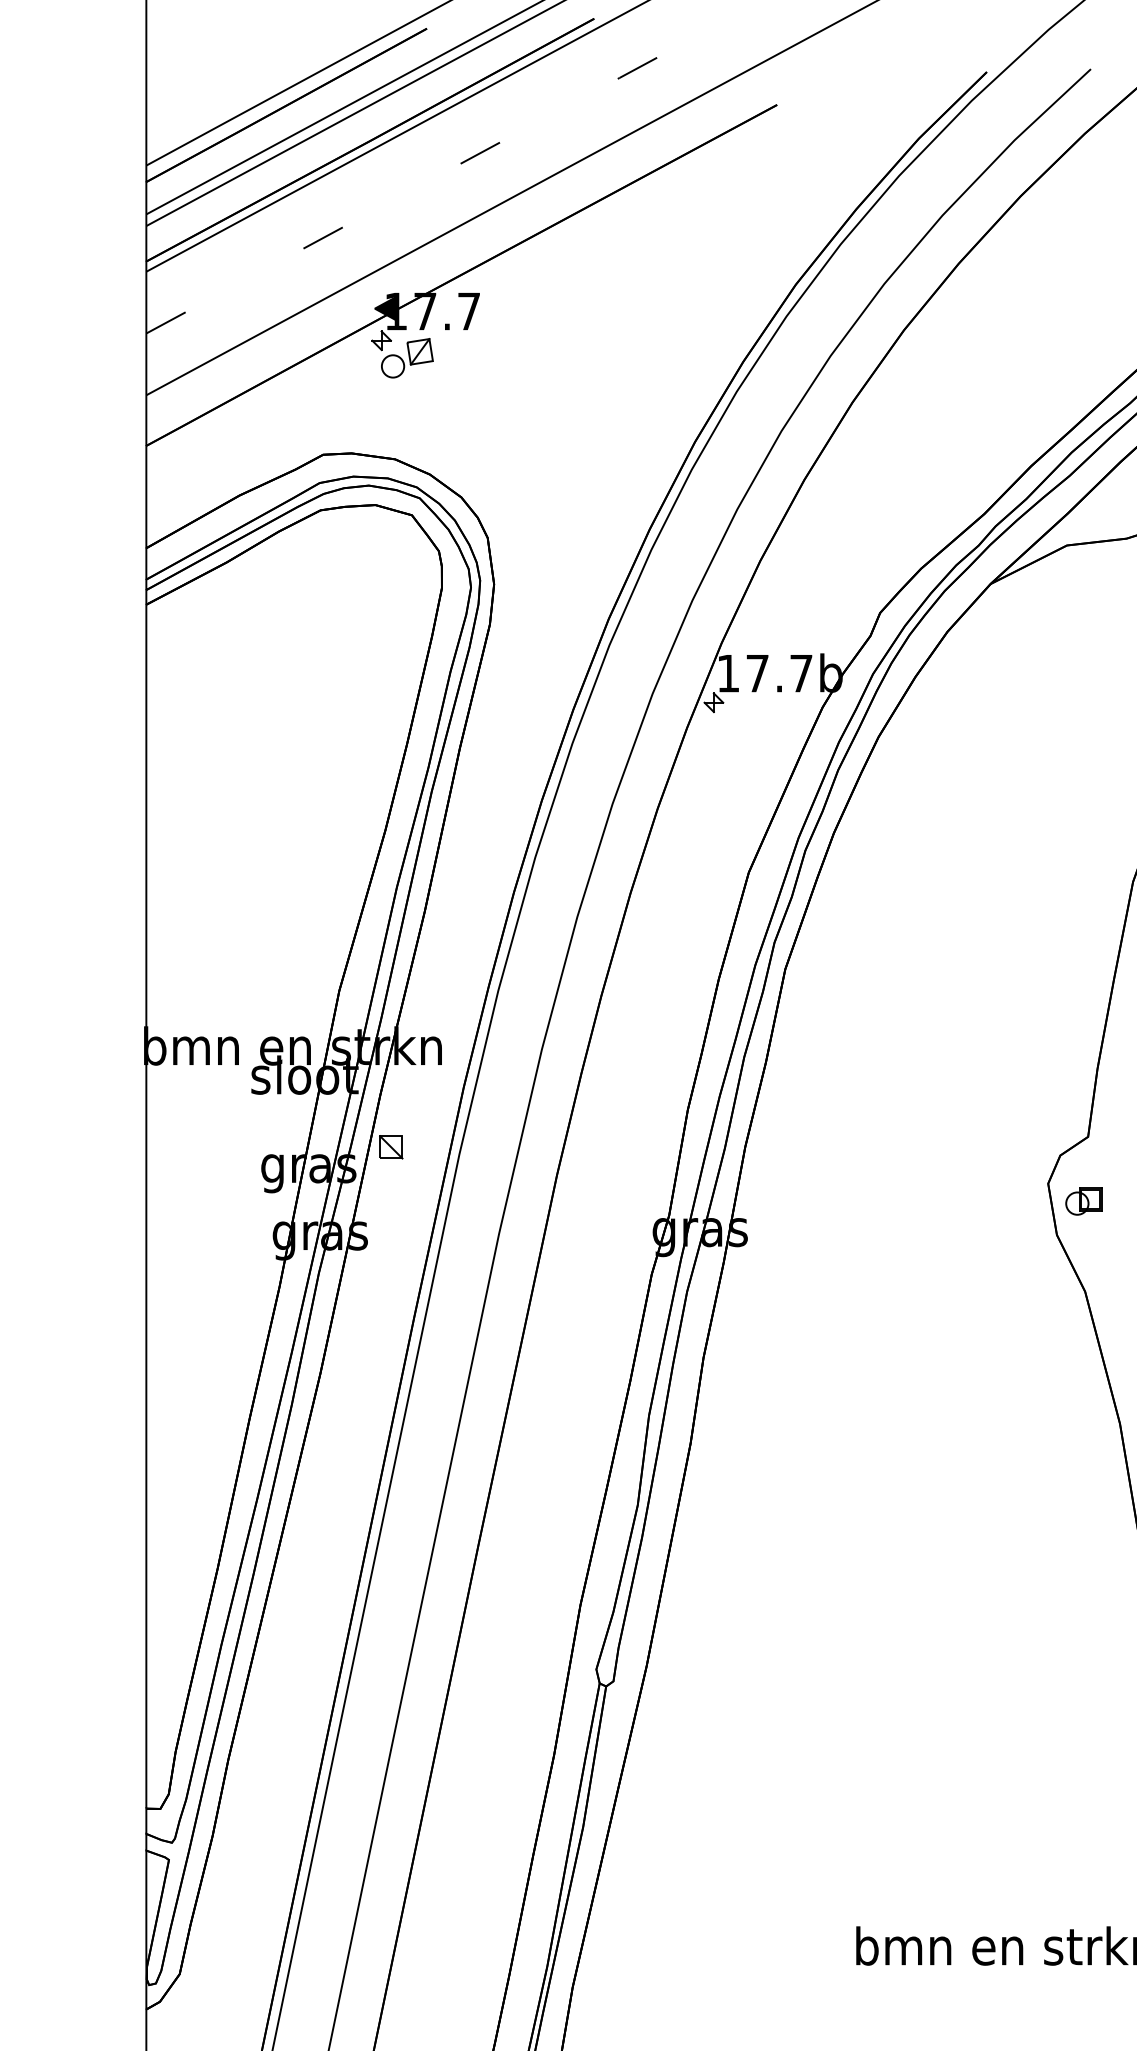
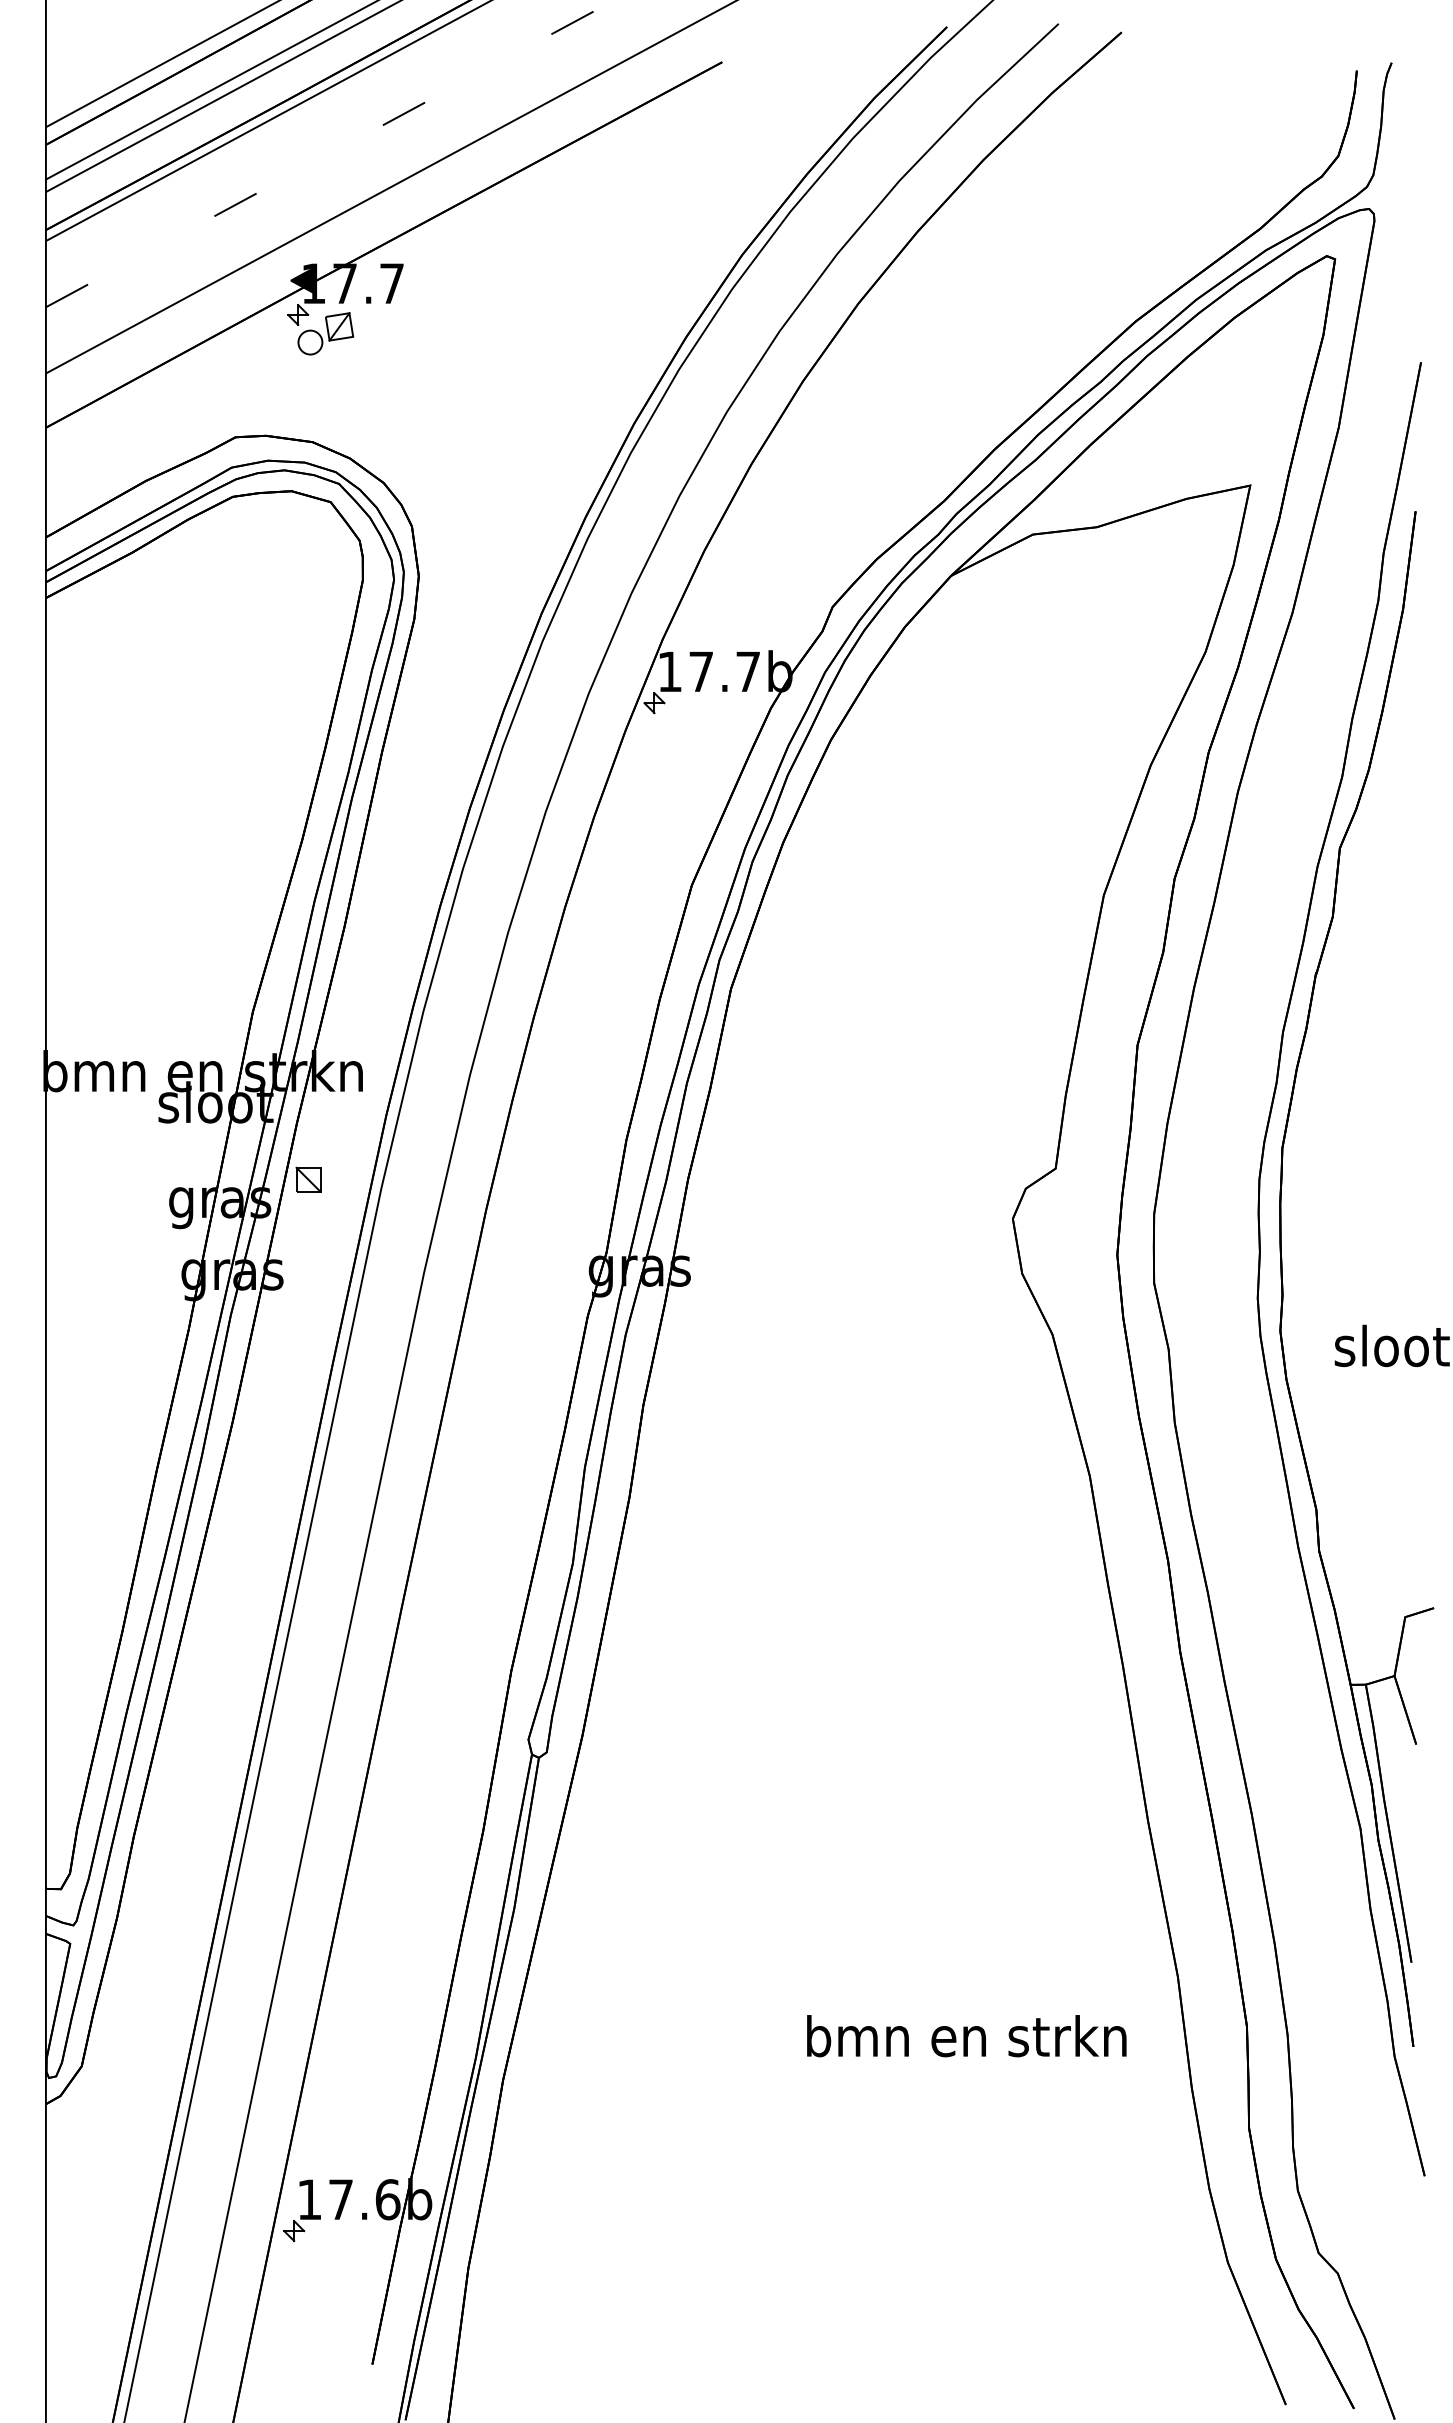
part: (1083, 1201) -> (1050, 1237), removed

